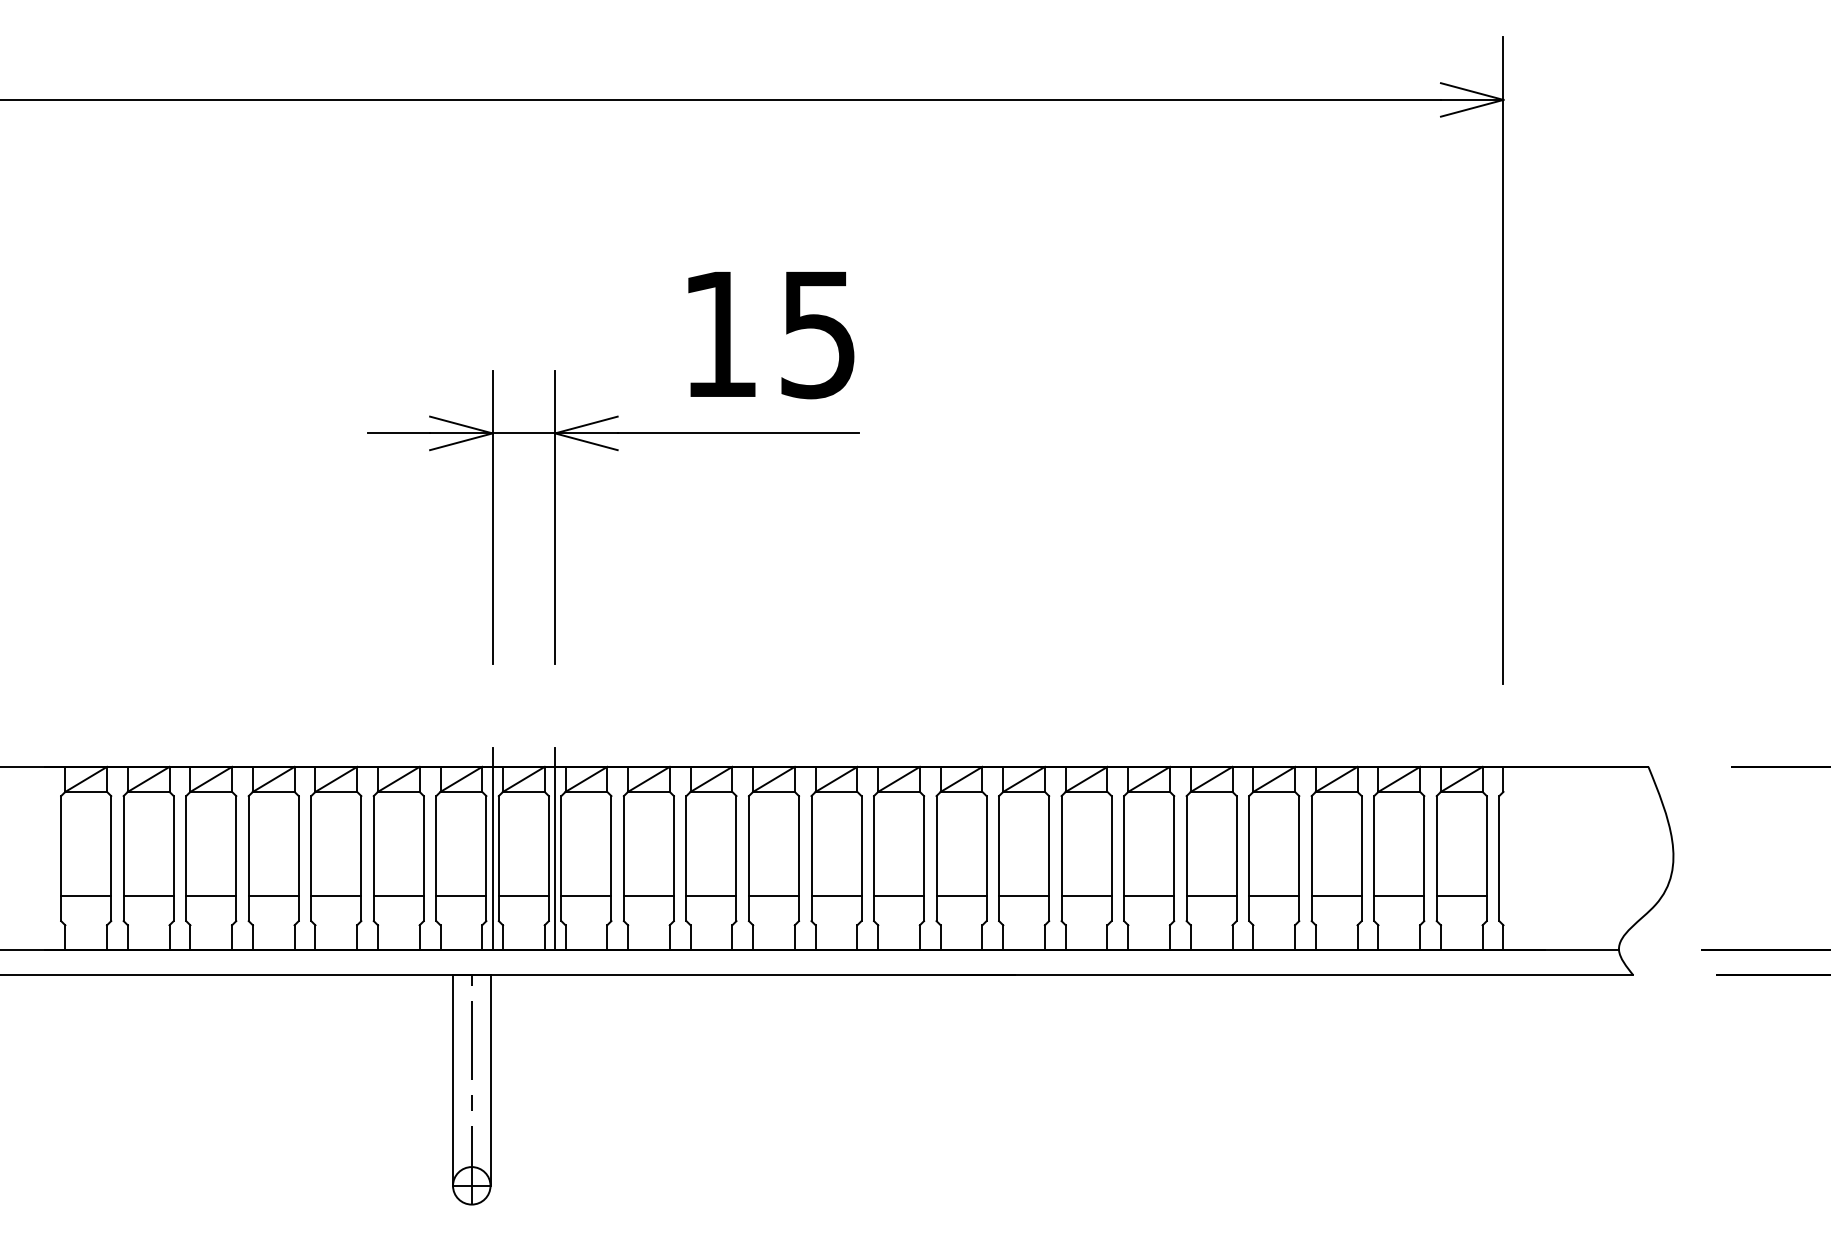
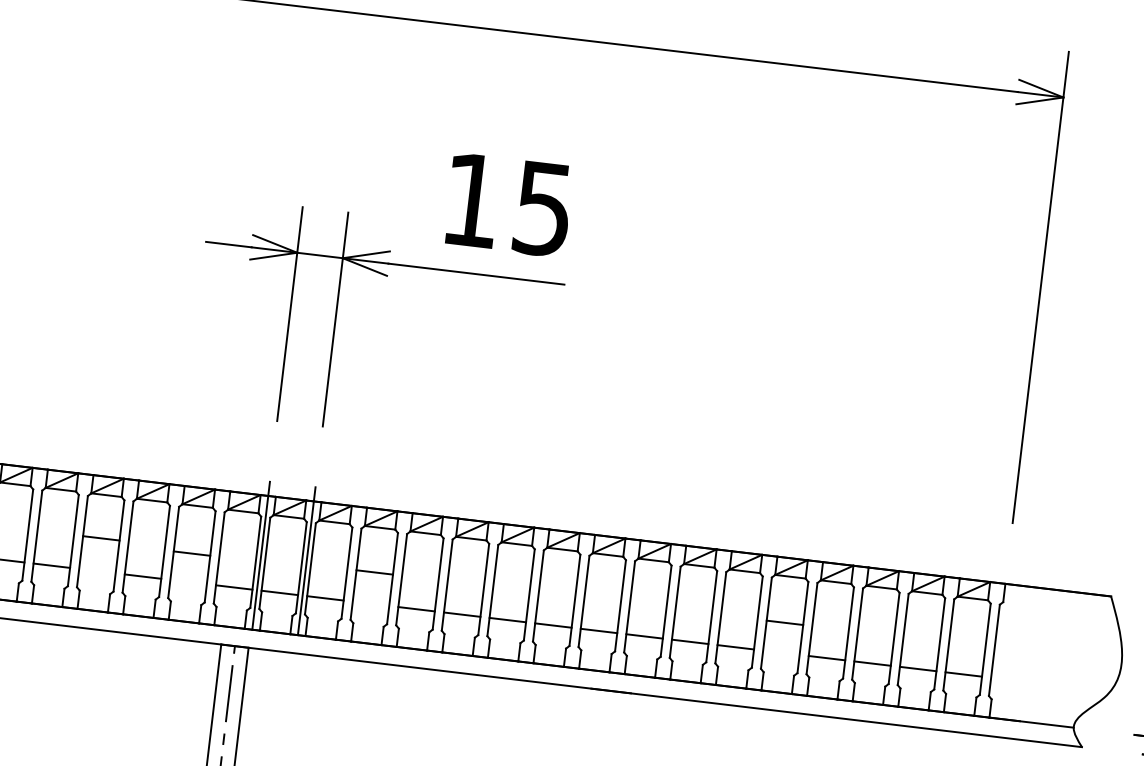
line: (273, 896) -> (101, 538), moved
line: (398, 896) -> (191, 553), moved
line: (648, 896) -> (374, 572), moved
line: (1211, 896) -> (784, 623), moved

